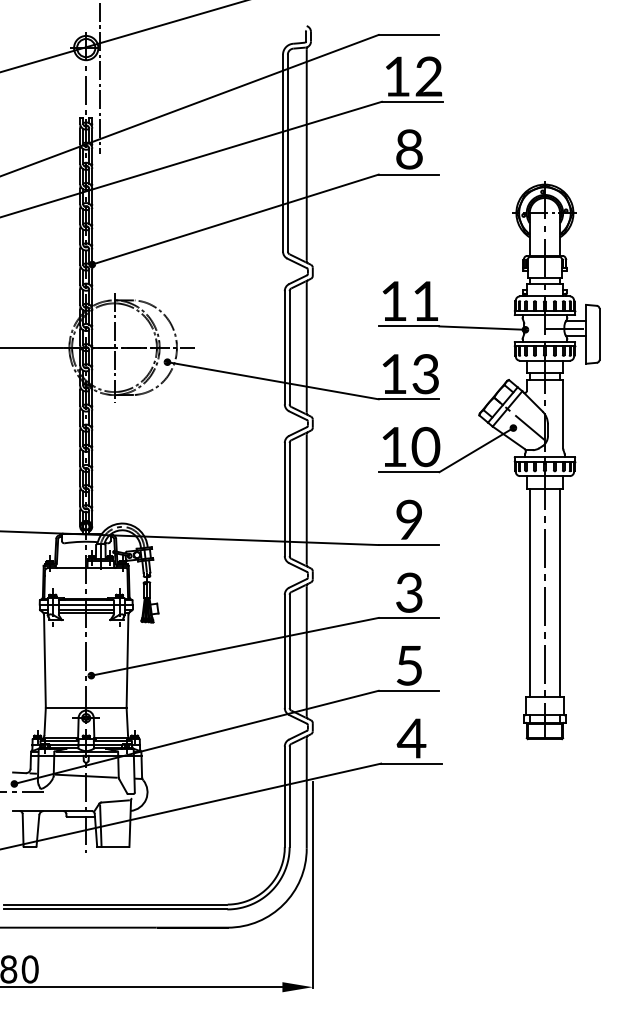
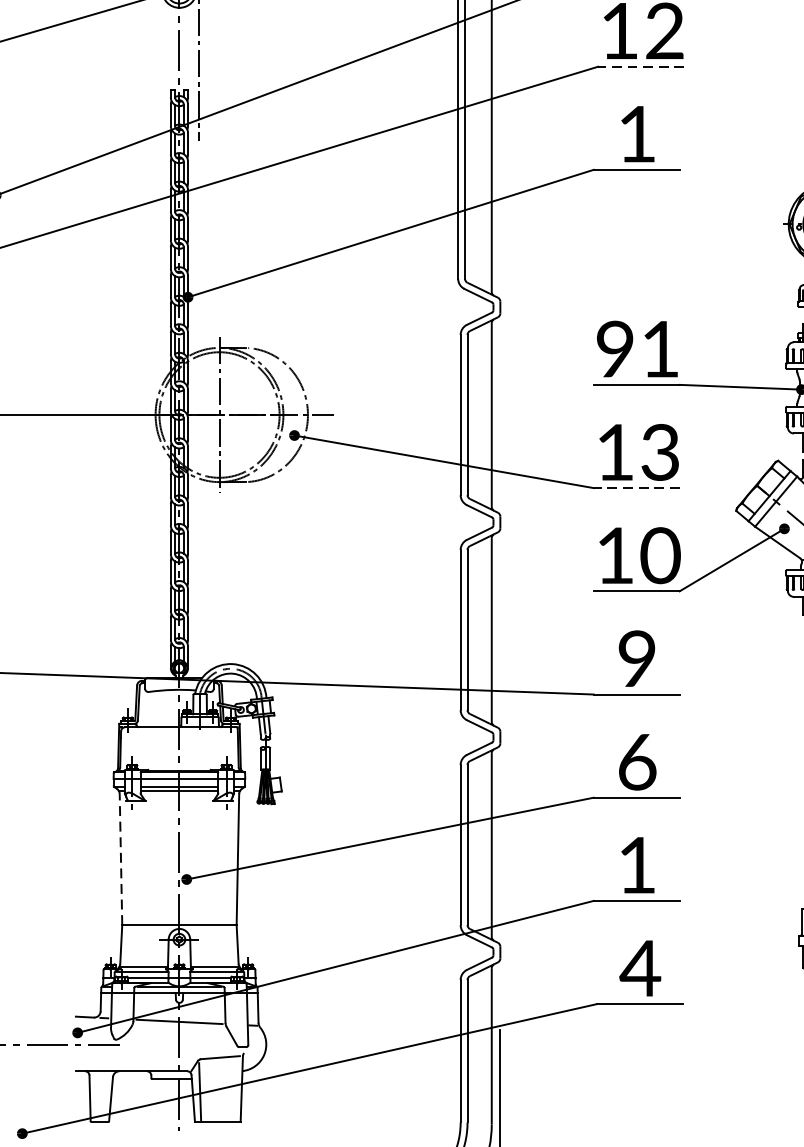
line: (411, 101) -> (640, 66), solid -> dashed
text: (409, 149) -> (637, 134), 8 -> 1
text: (393, 300) -> (614, 348), 11 -> 91
line: (408, 399) -> (635, 488), solid -> dashed
text: (409, 592) -> (637, 761), 3 -> 6
line: (44, 661) -> (120, 859), solid -> dashed
text: (408, 665) -> (635, 865), 5 -> 1

